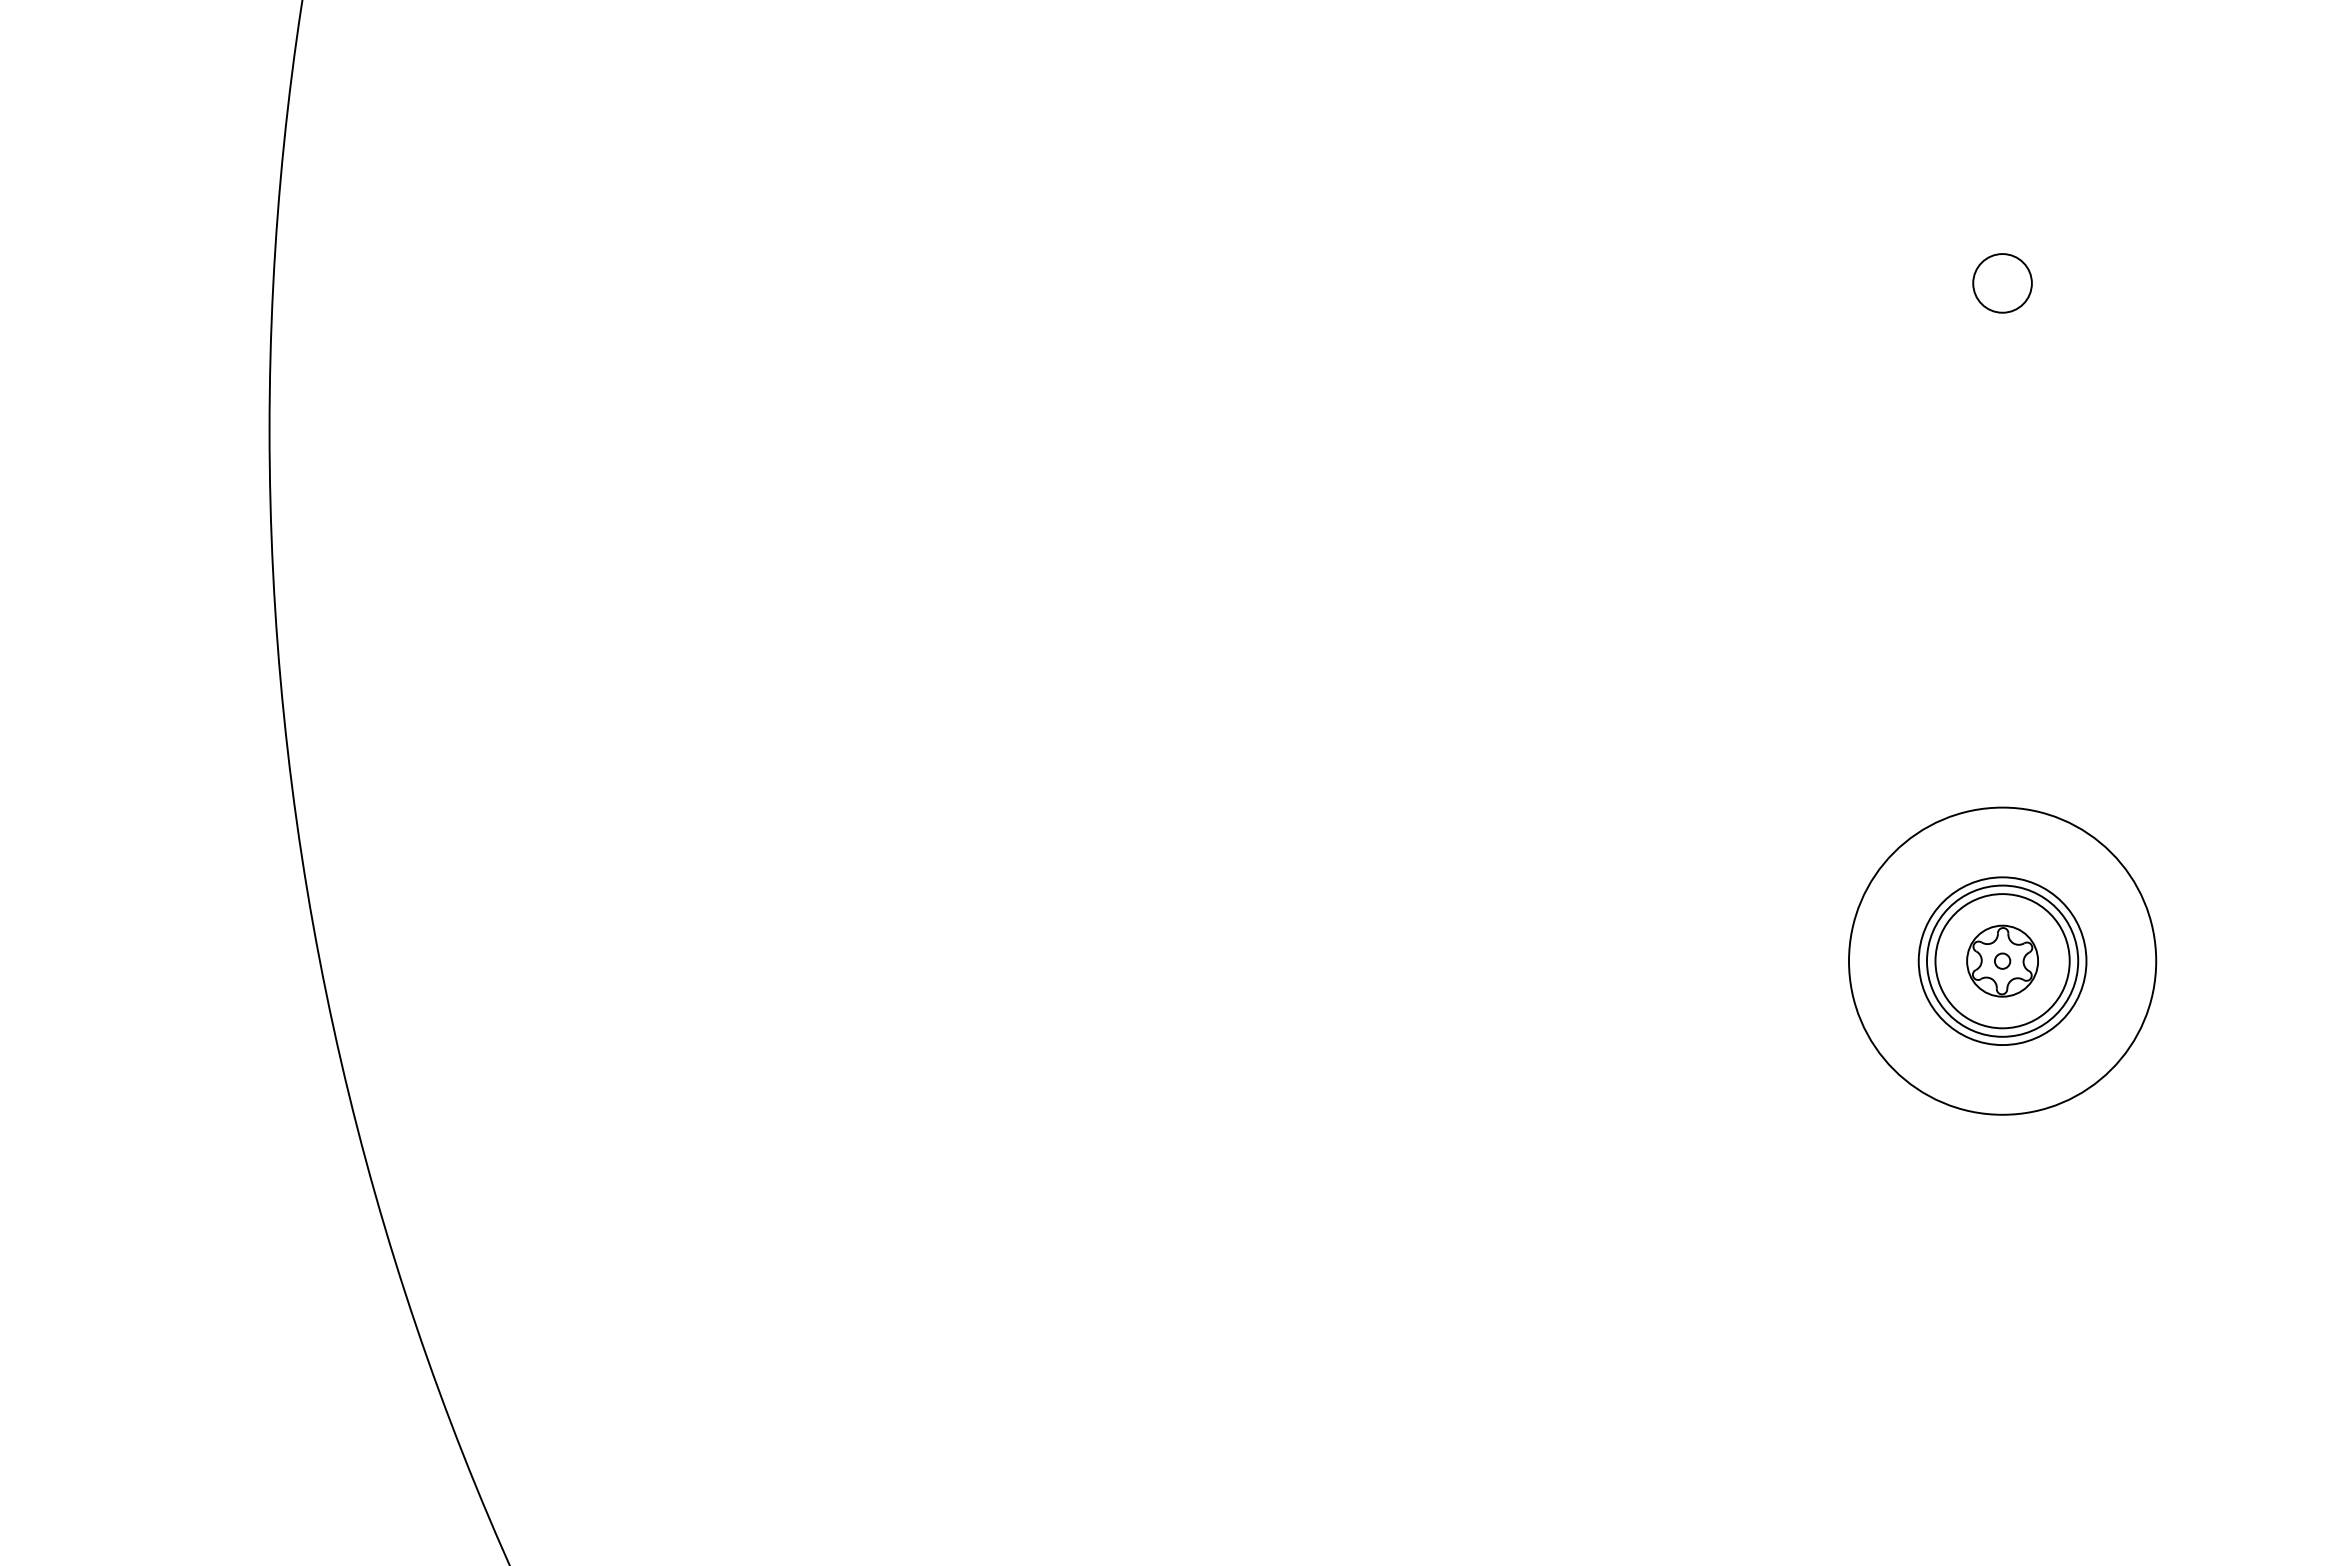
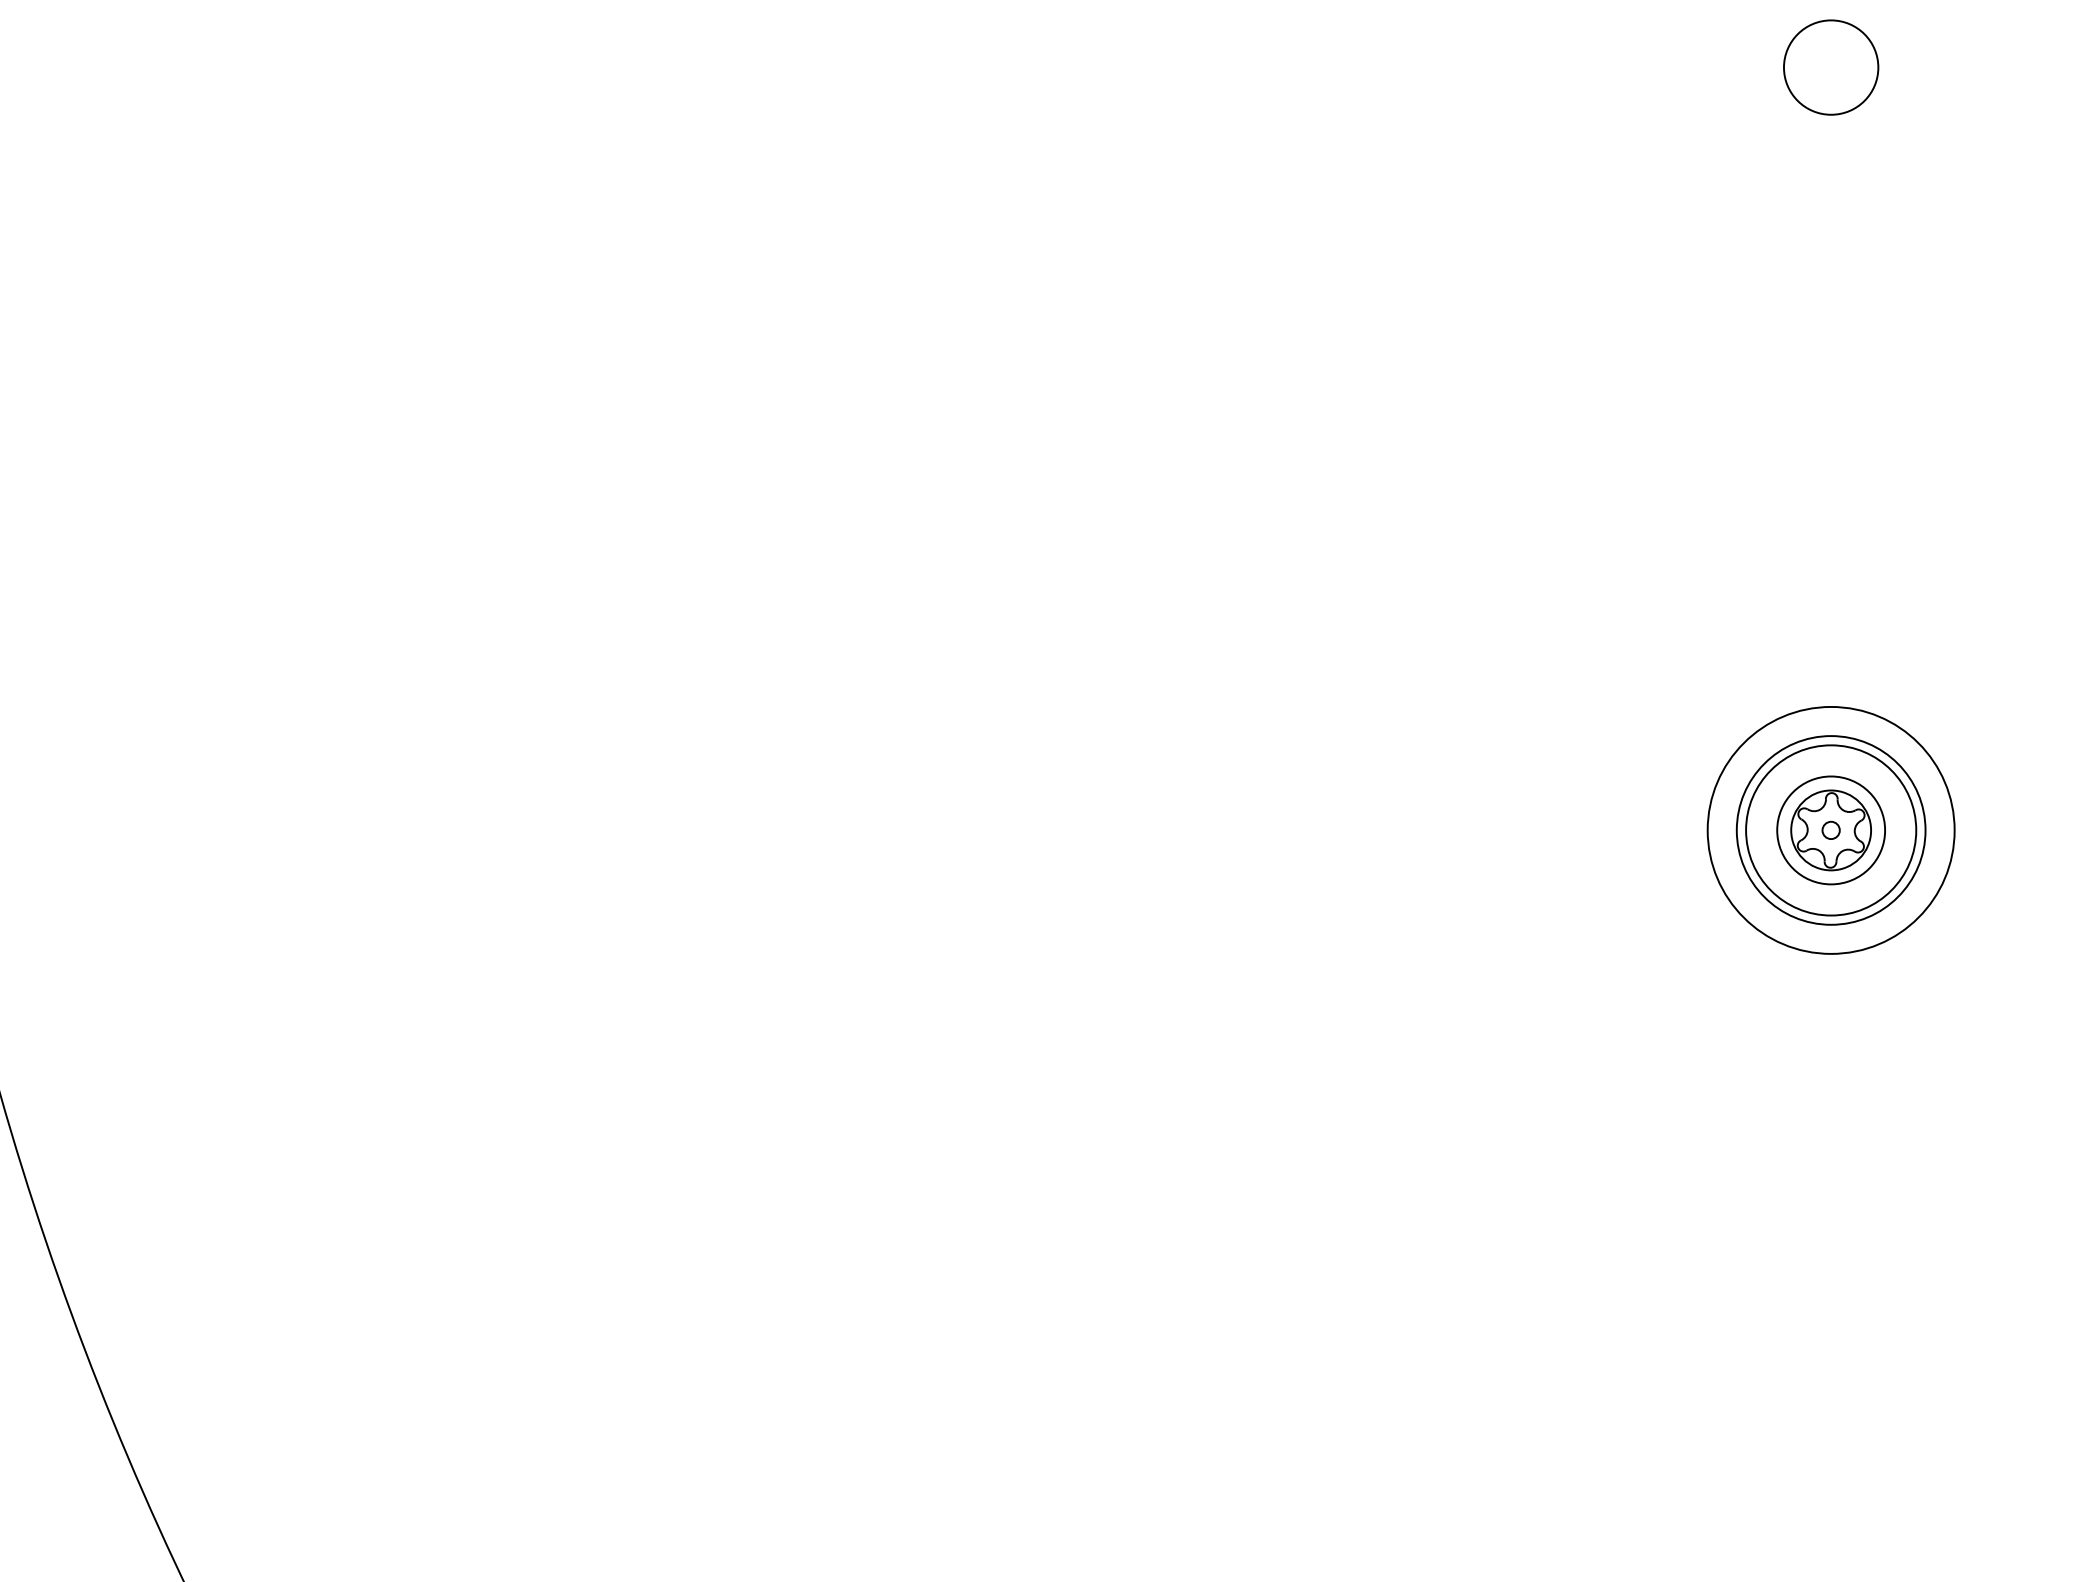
circle: (2002, 283) -> (1831, 67), size x1.43
circle: (2002, 960) -> (1831, 829), size x0.71
circle: (2002, 961) -> (1831, 830), size x0.71

